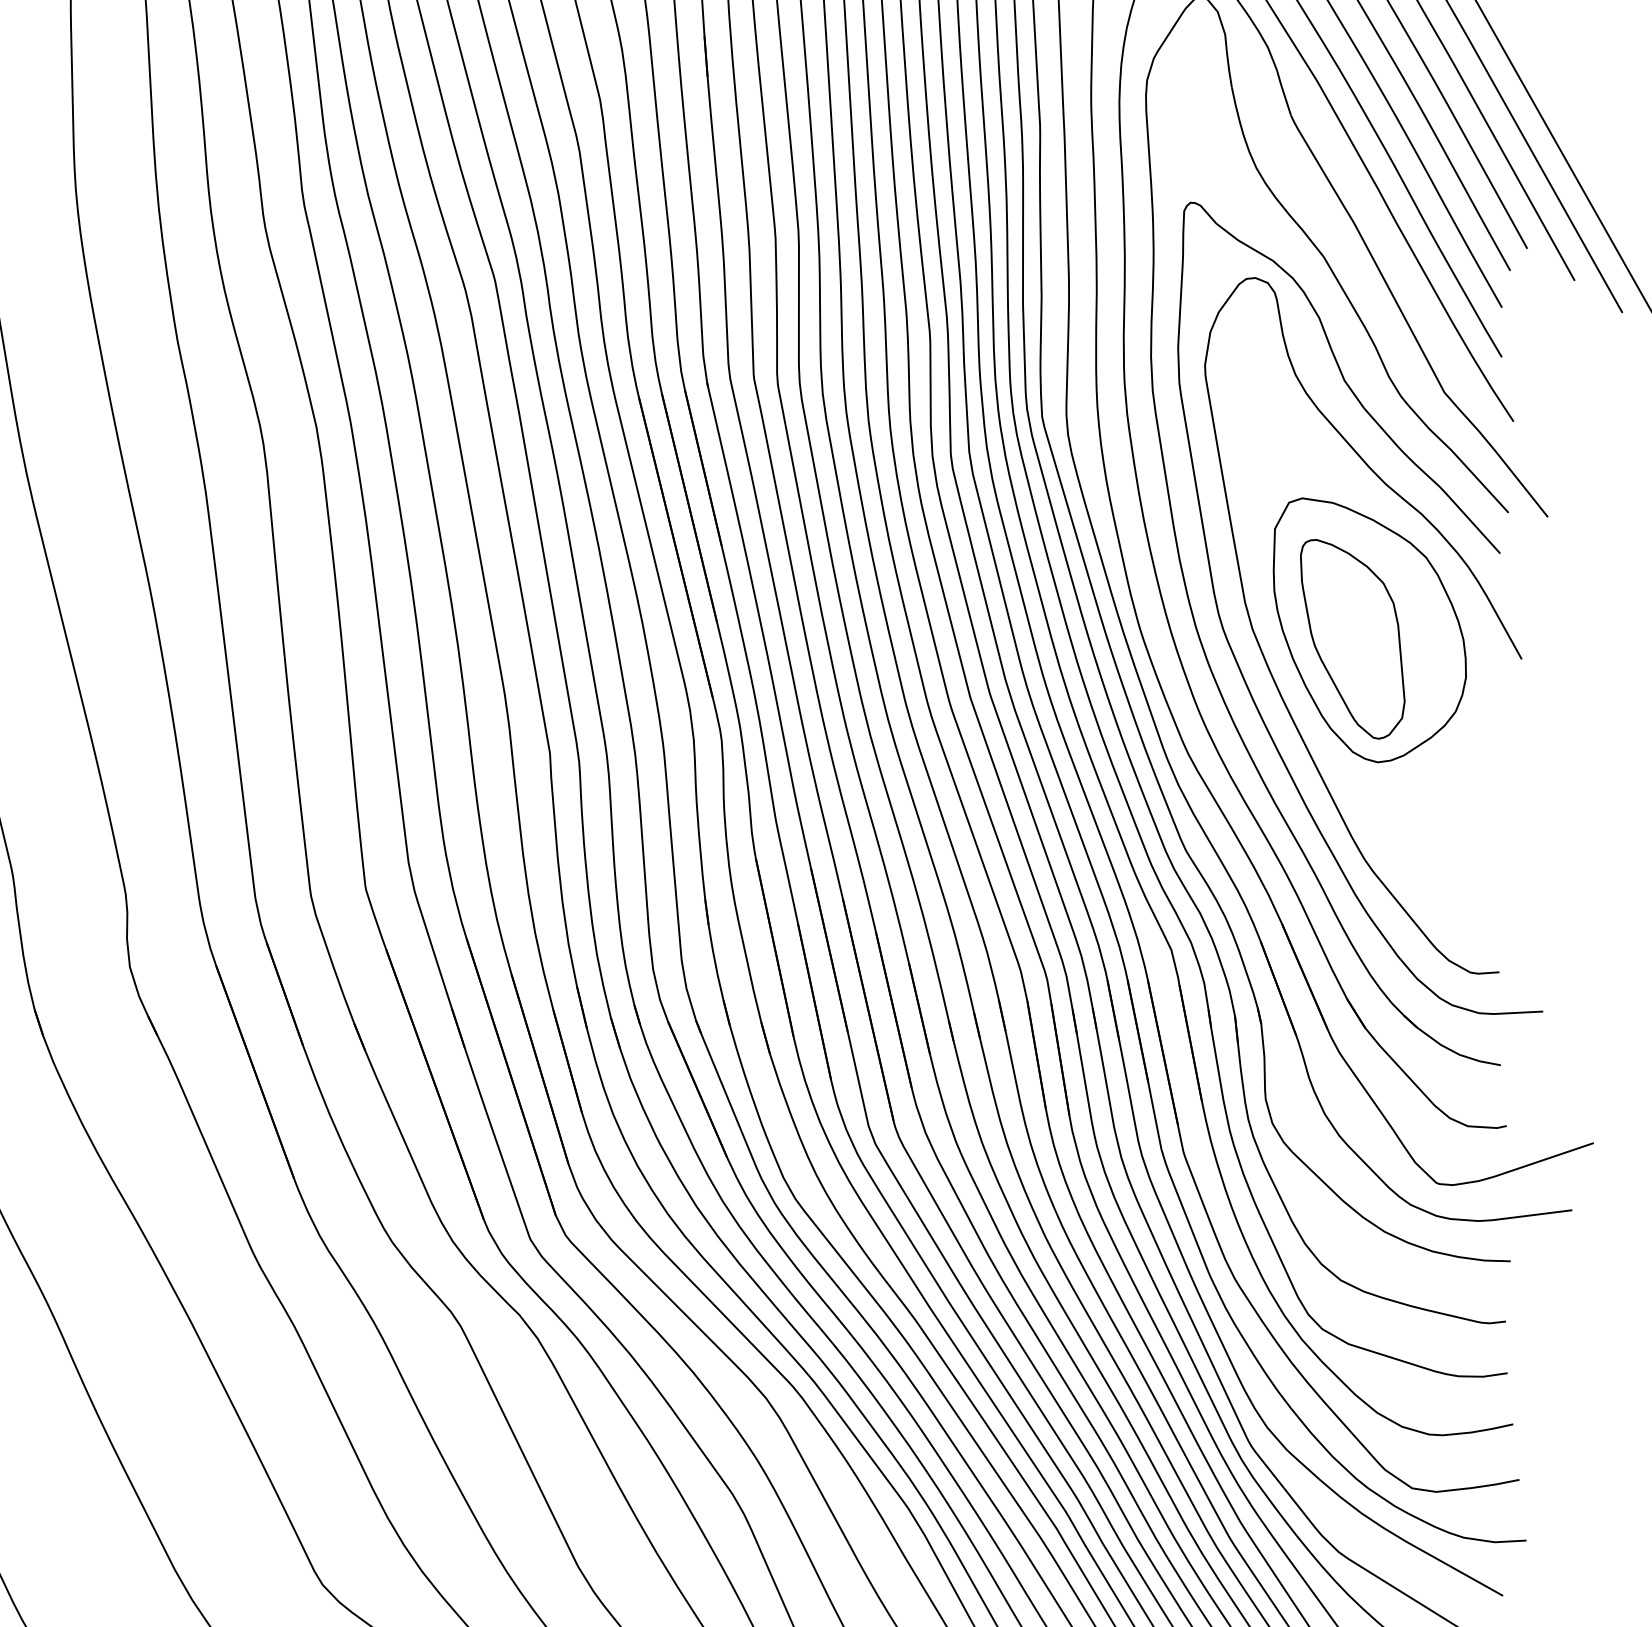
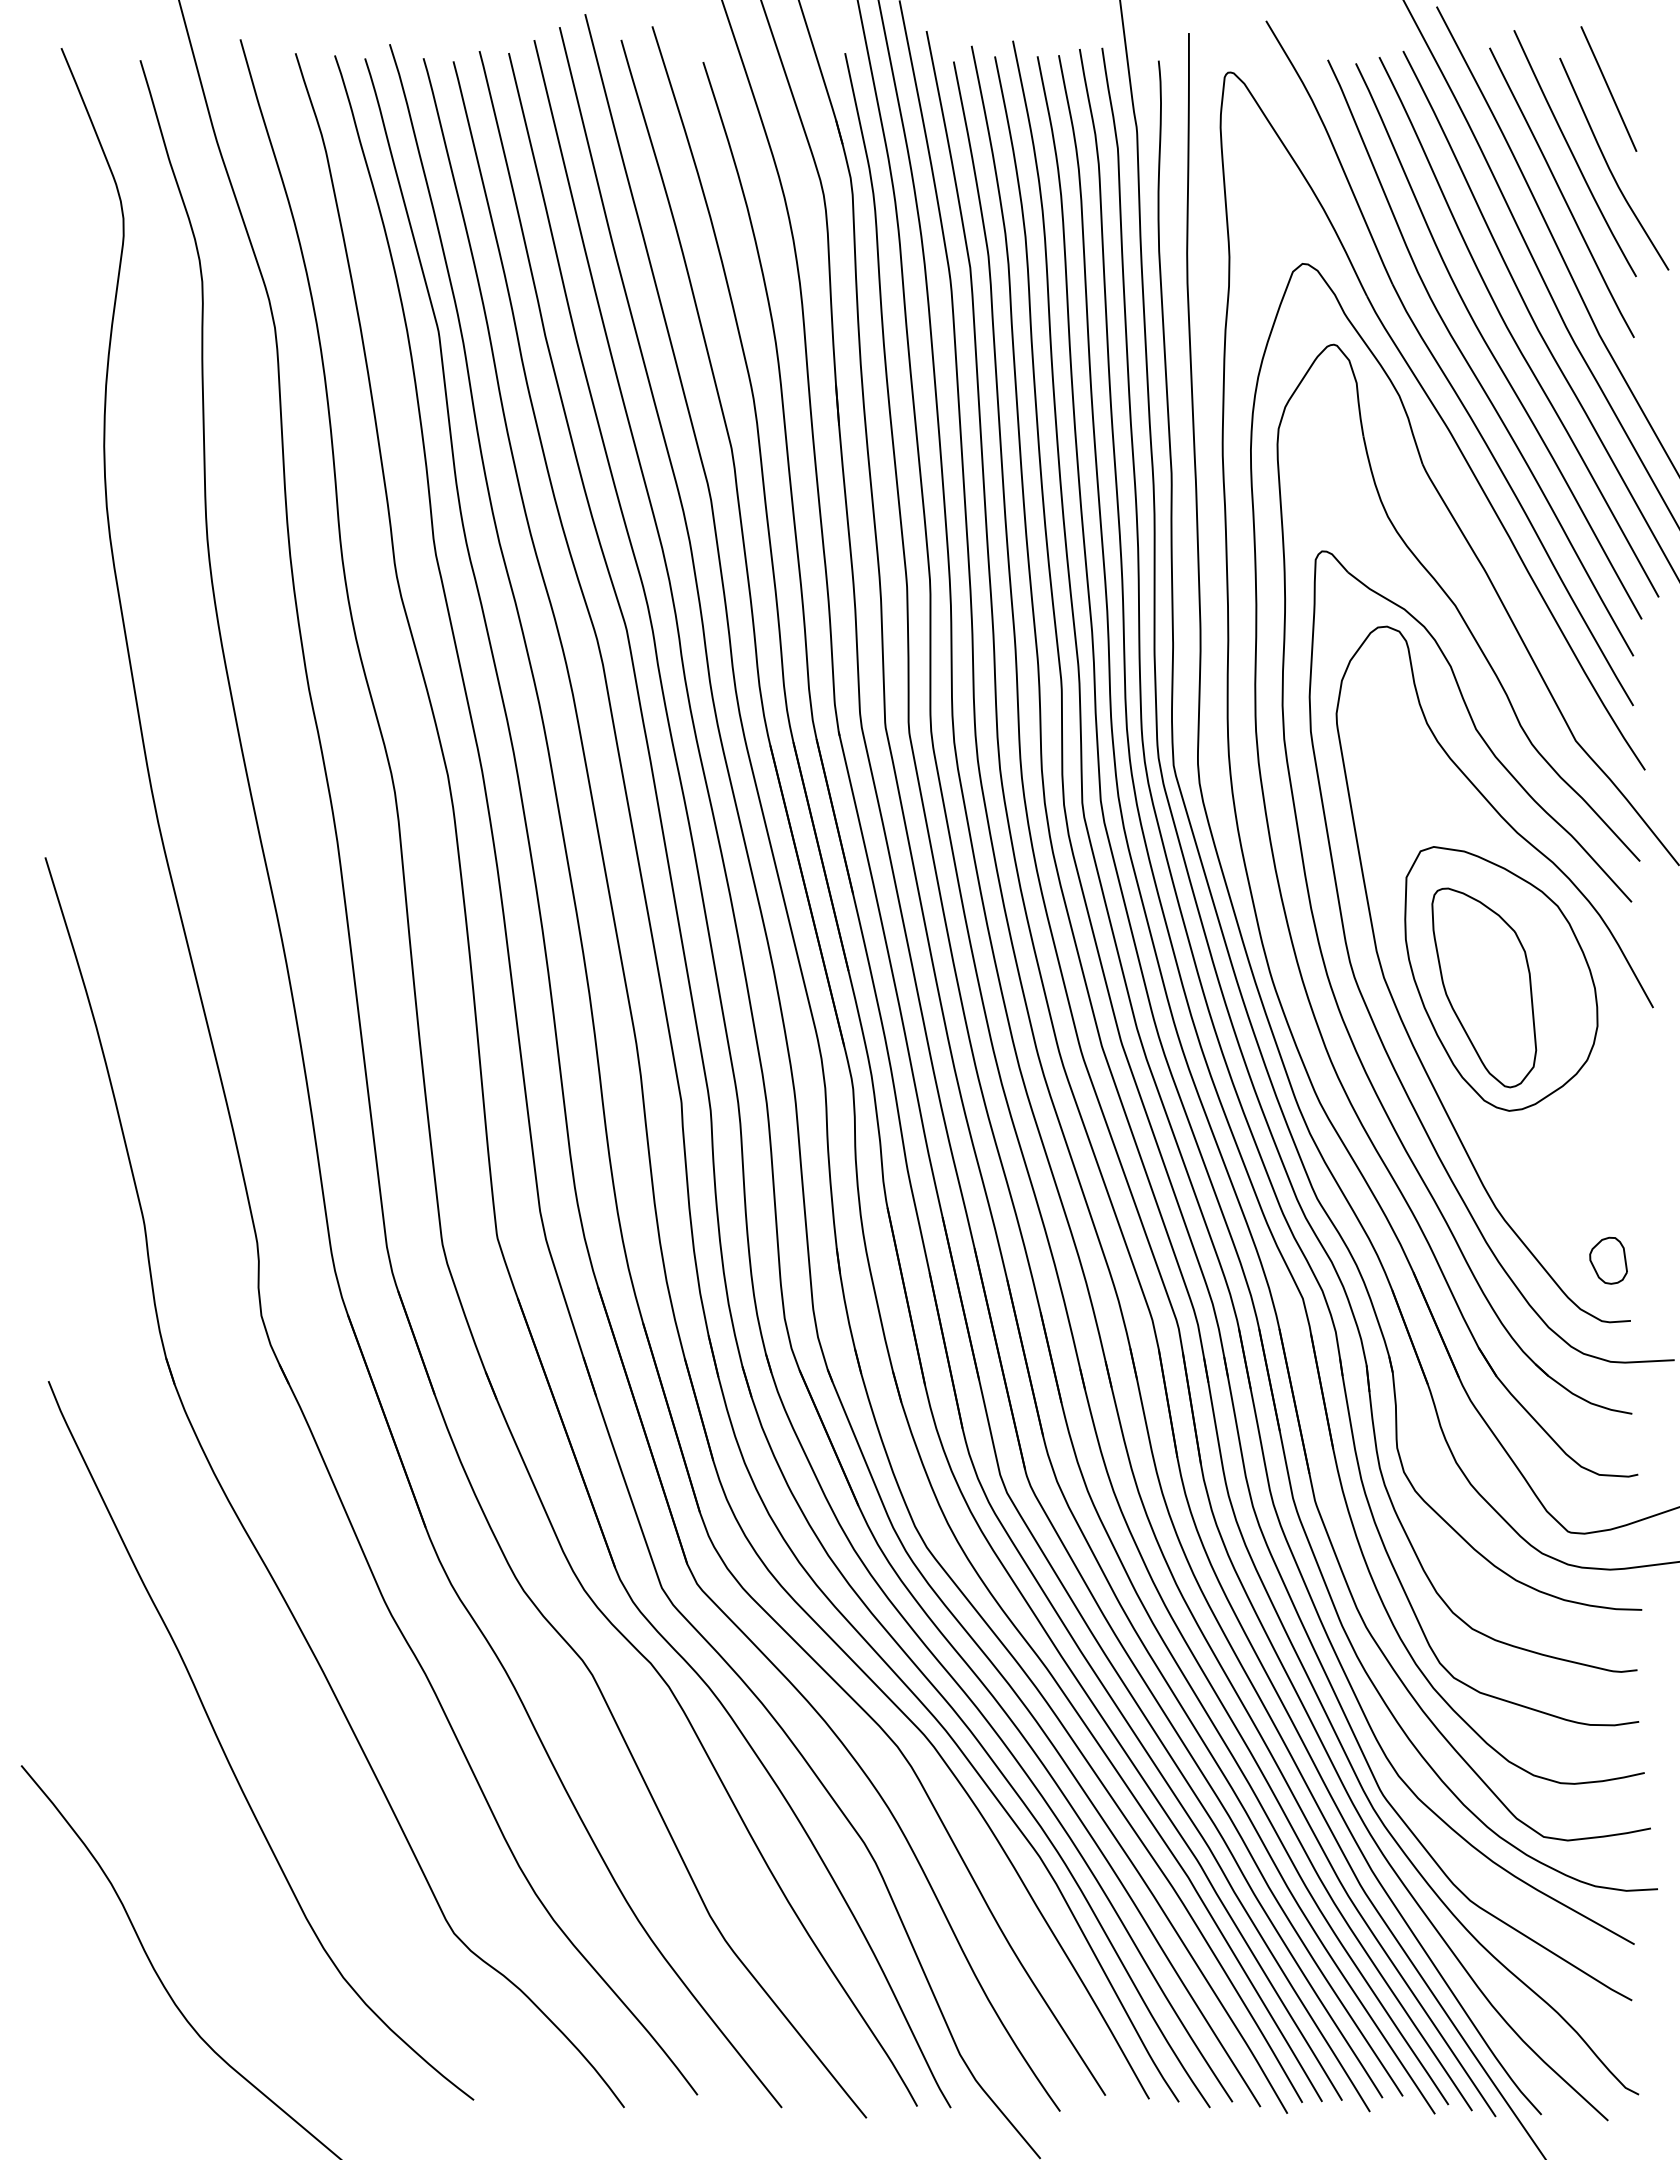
part: (1476, 911) -> (1608, 1260), added

